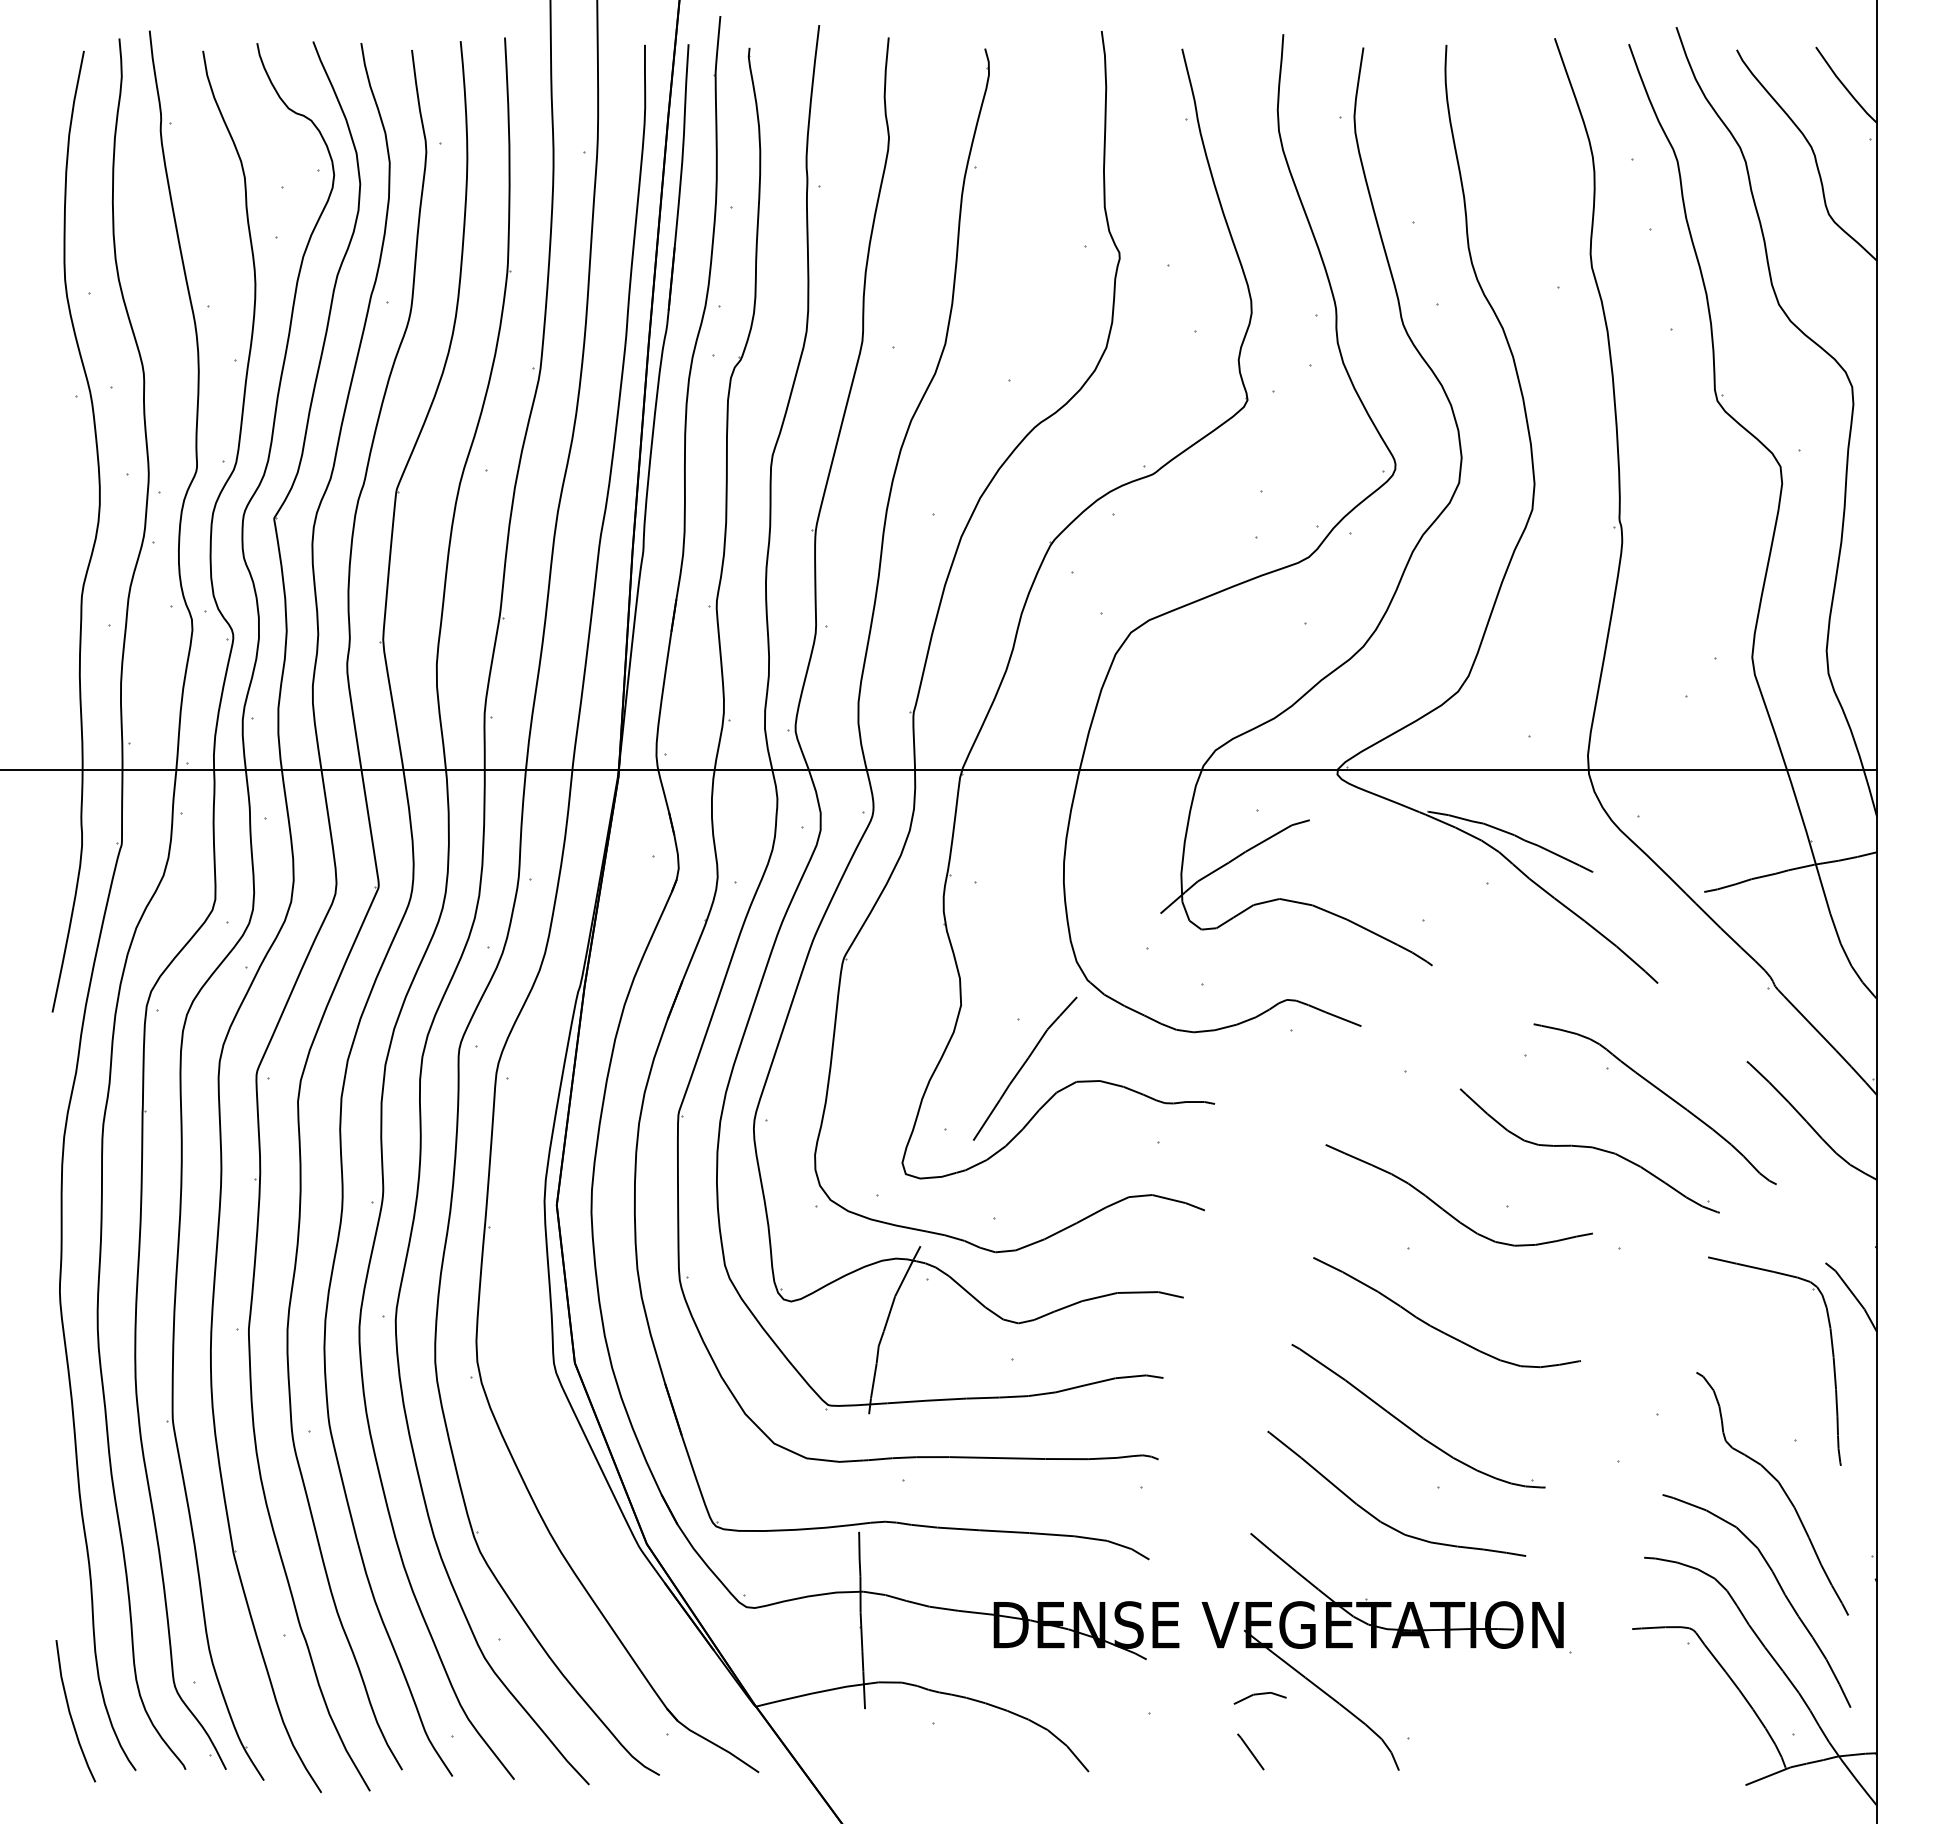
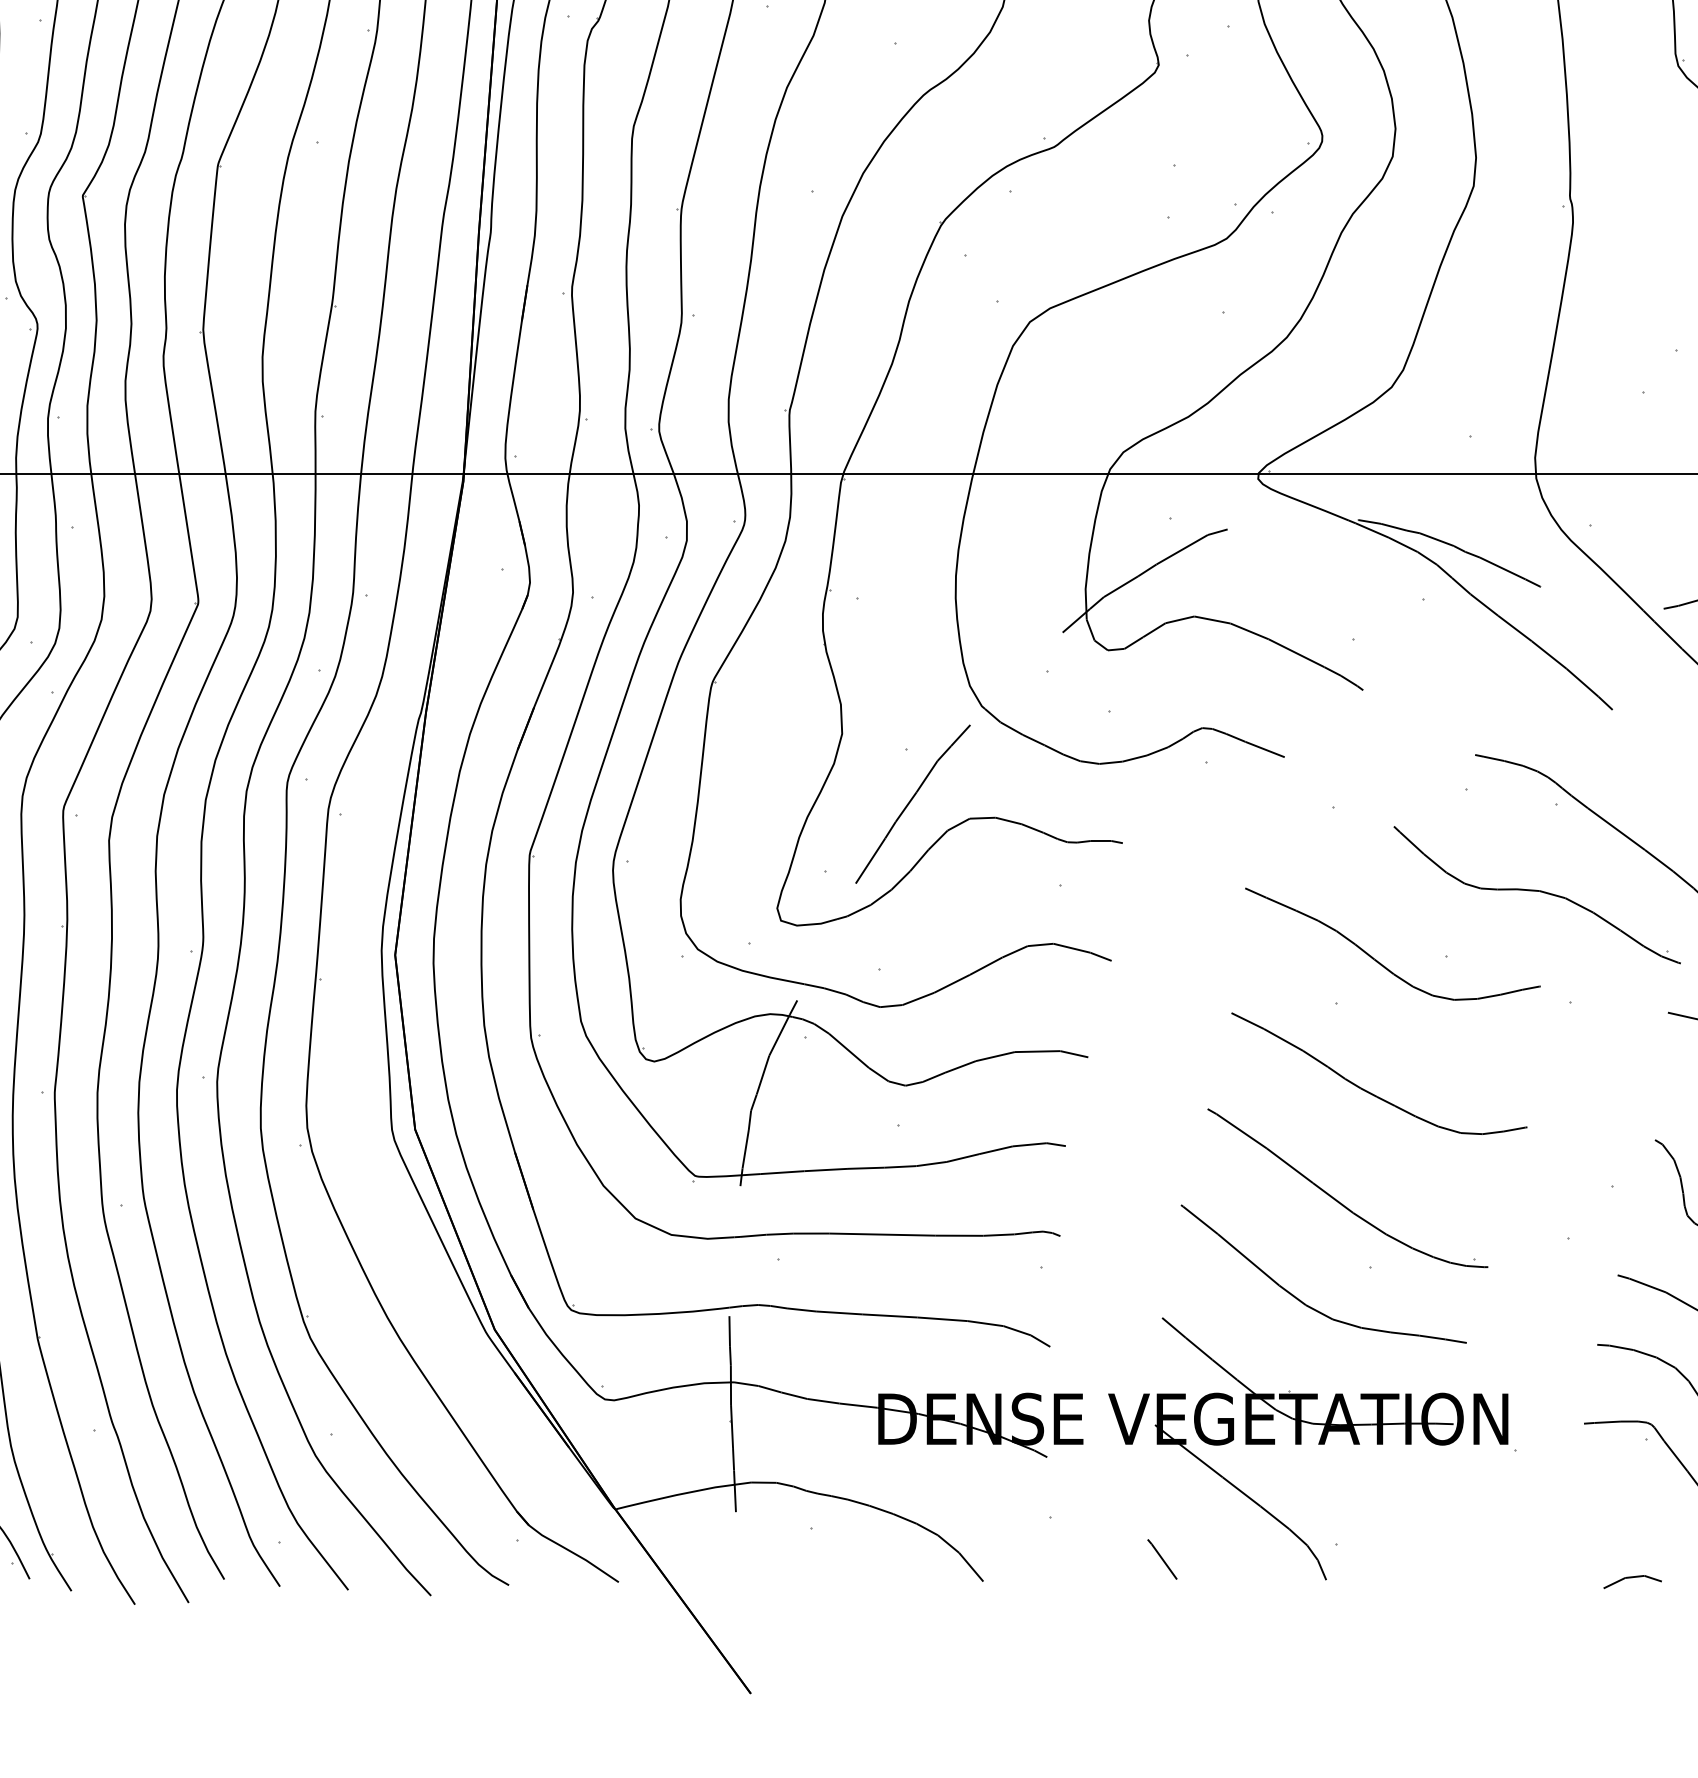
line: (1257, 1695) -> (1629, 1578), moved

